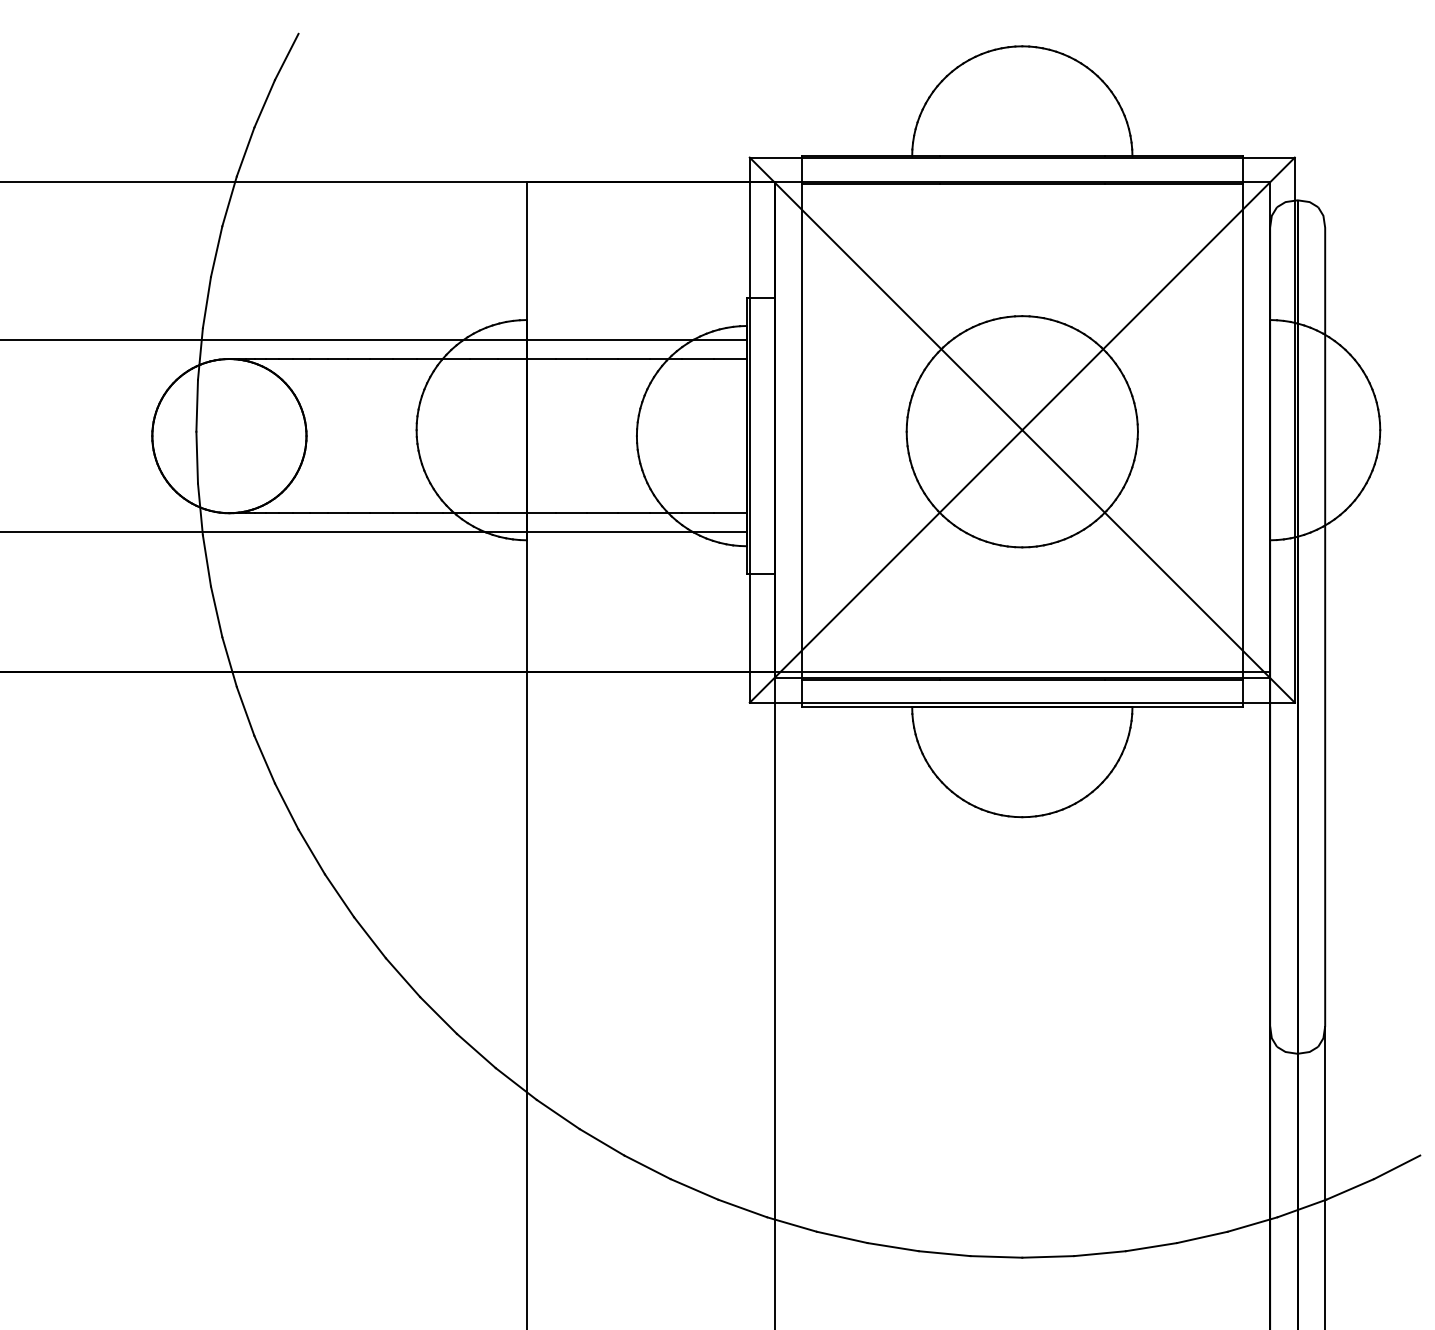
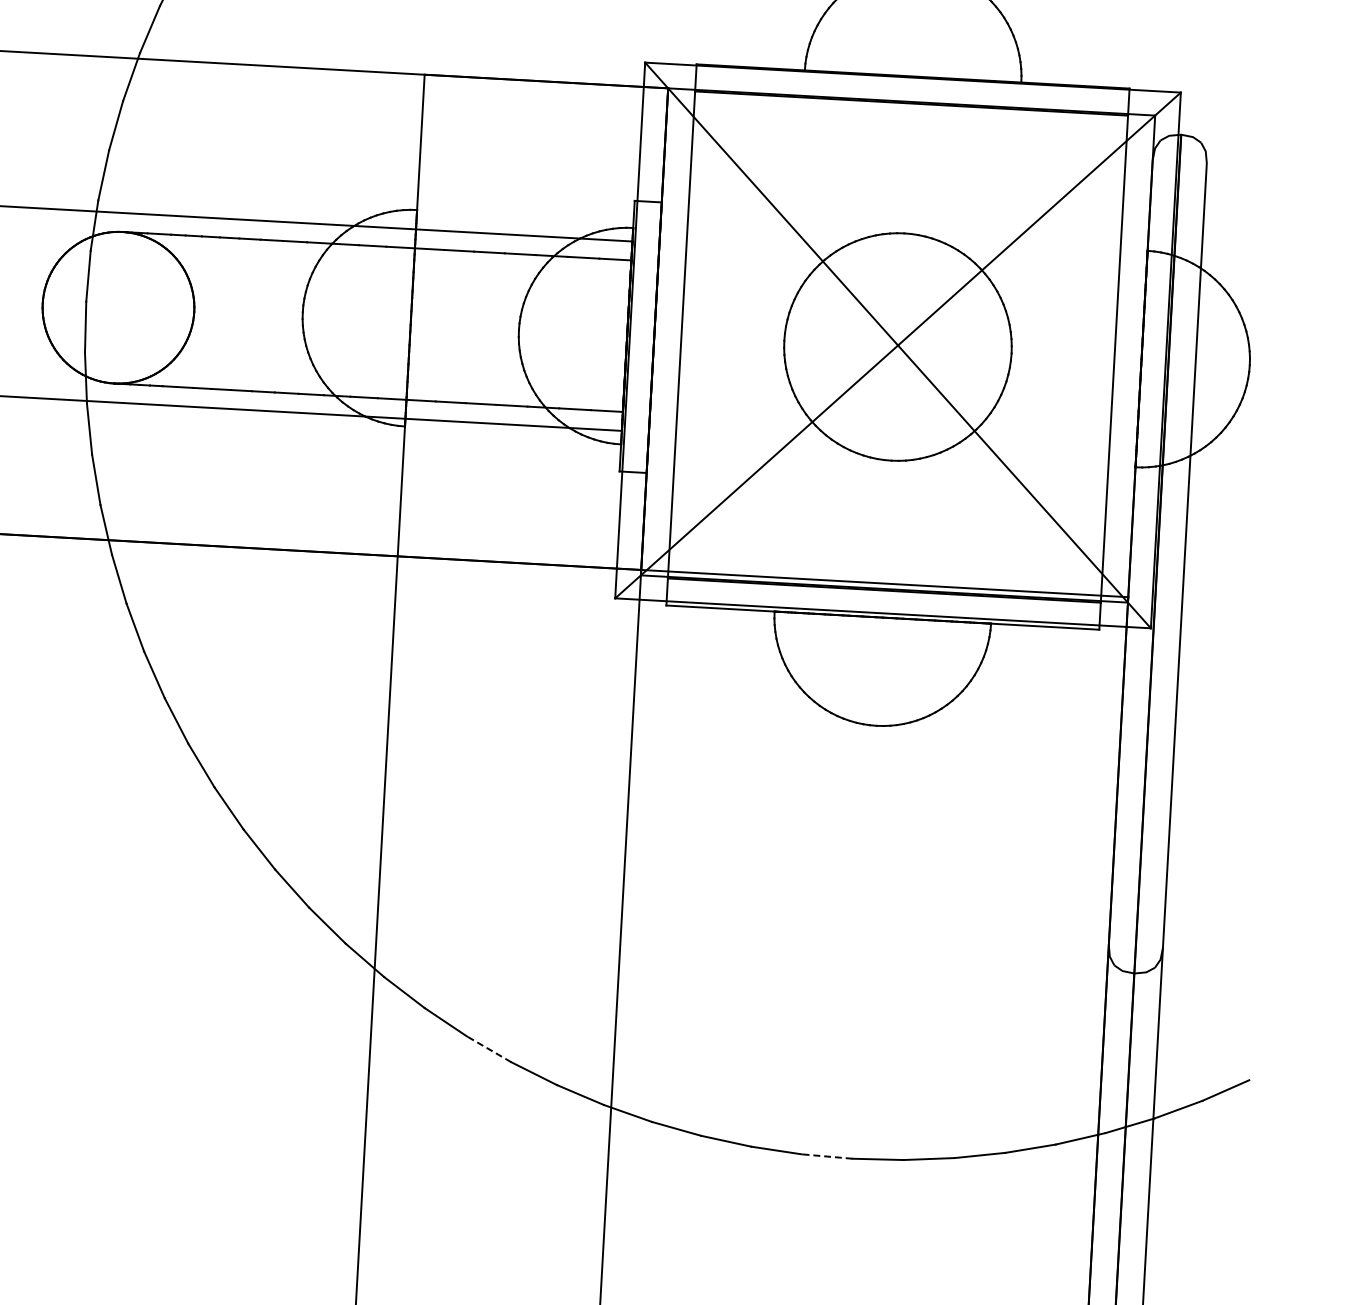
line: (647, 1167) -> (489, 1049), solid -> dashed
line: (996, 1256) -> (827, 1156), solid -> dashed

